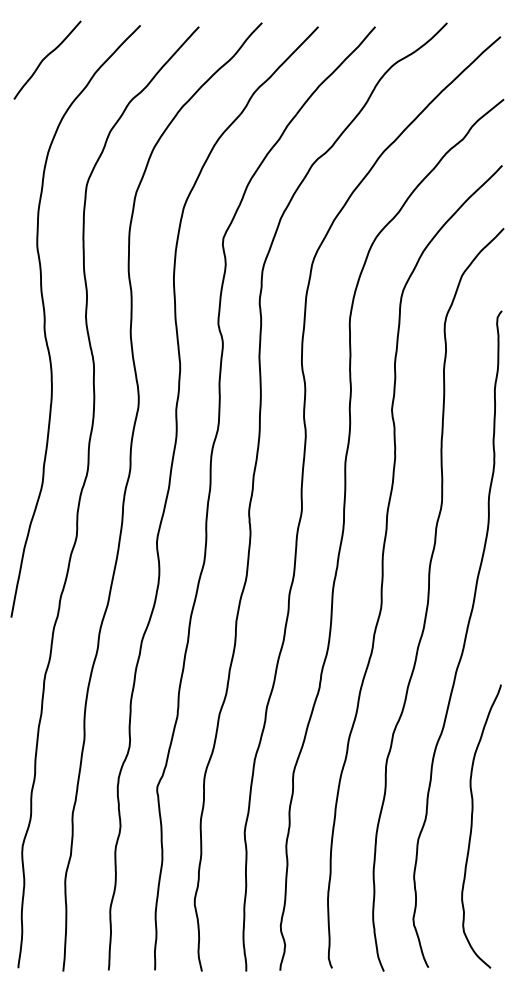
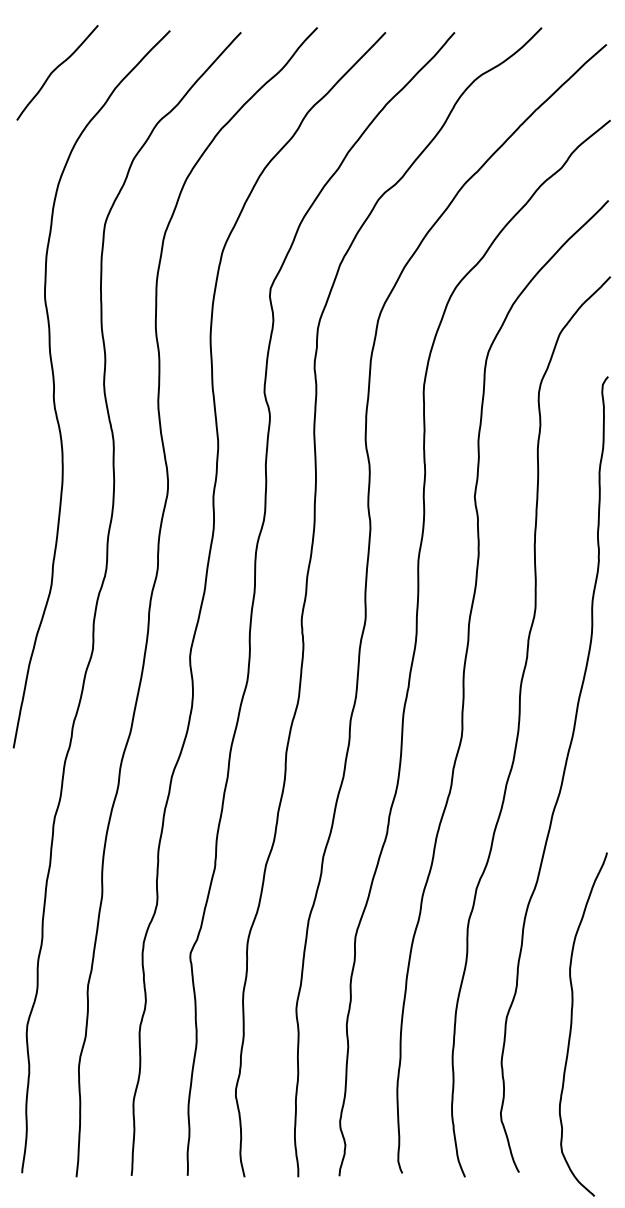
curve: (472, 826) -> (572, 1024), moved

